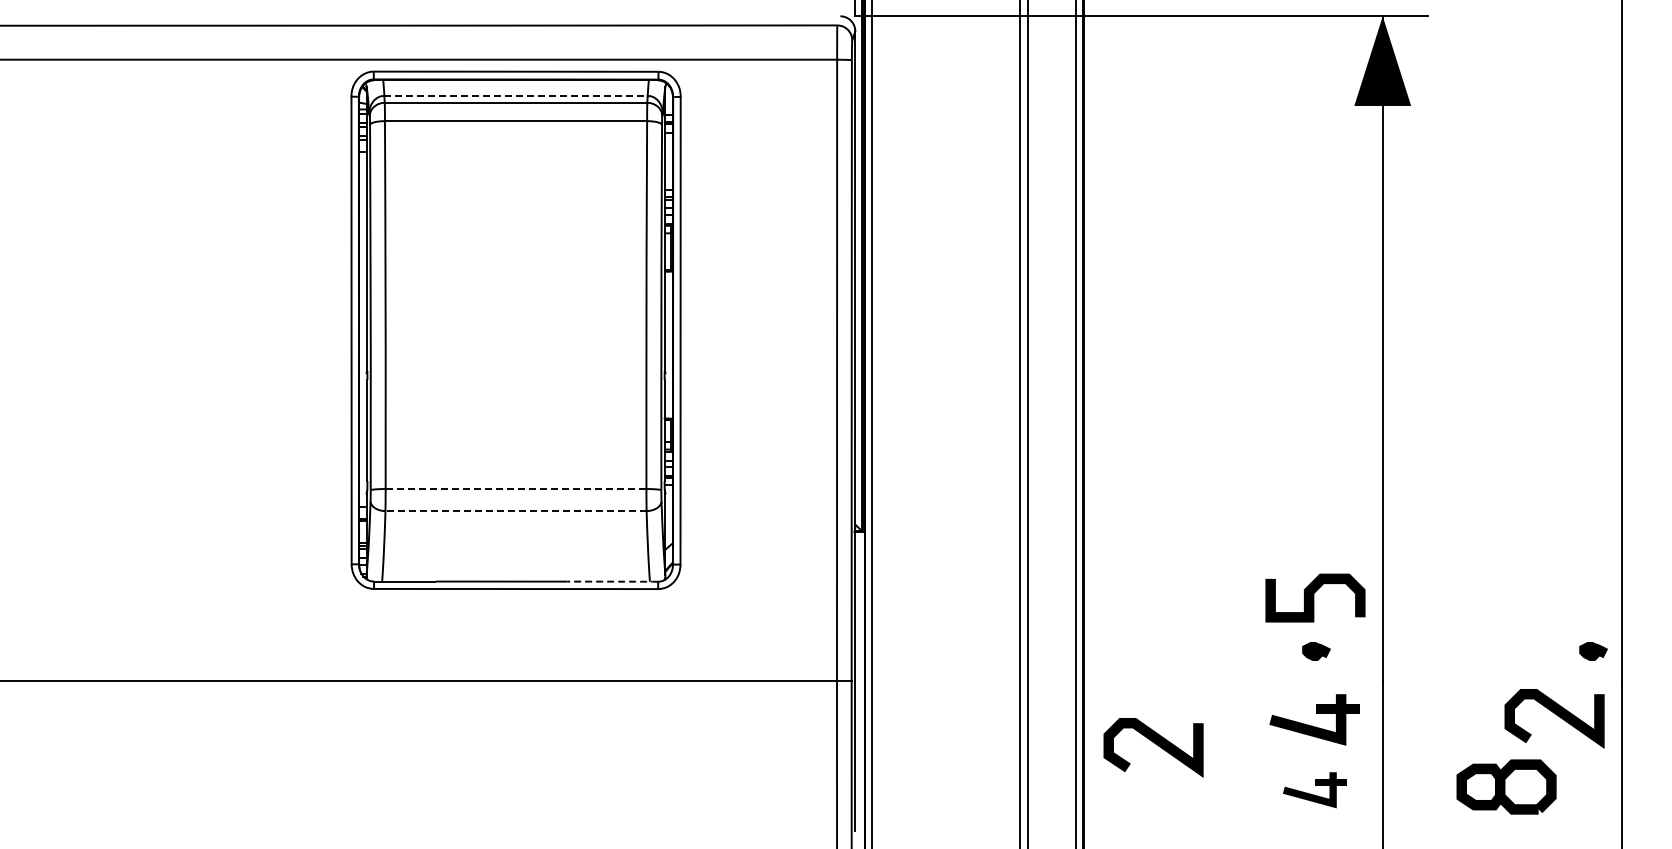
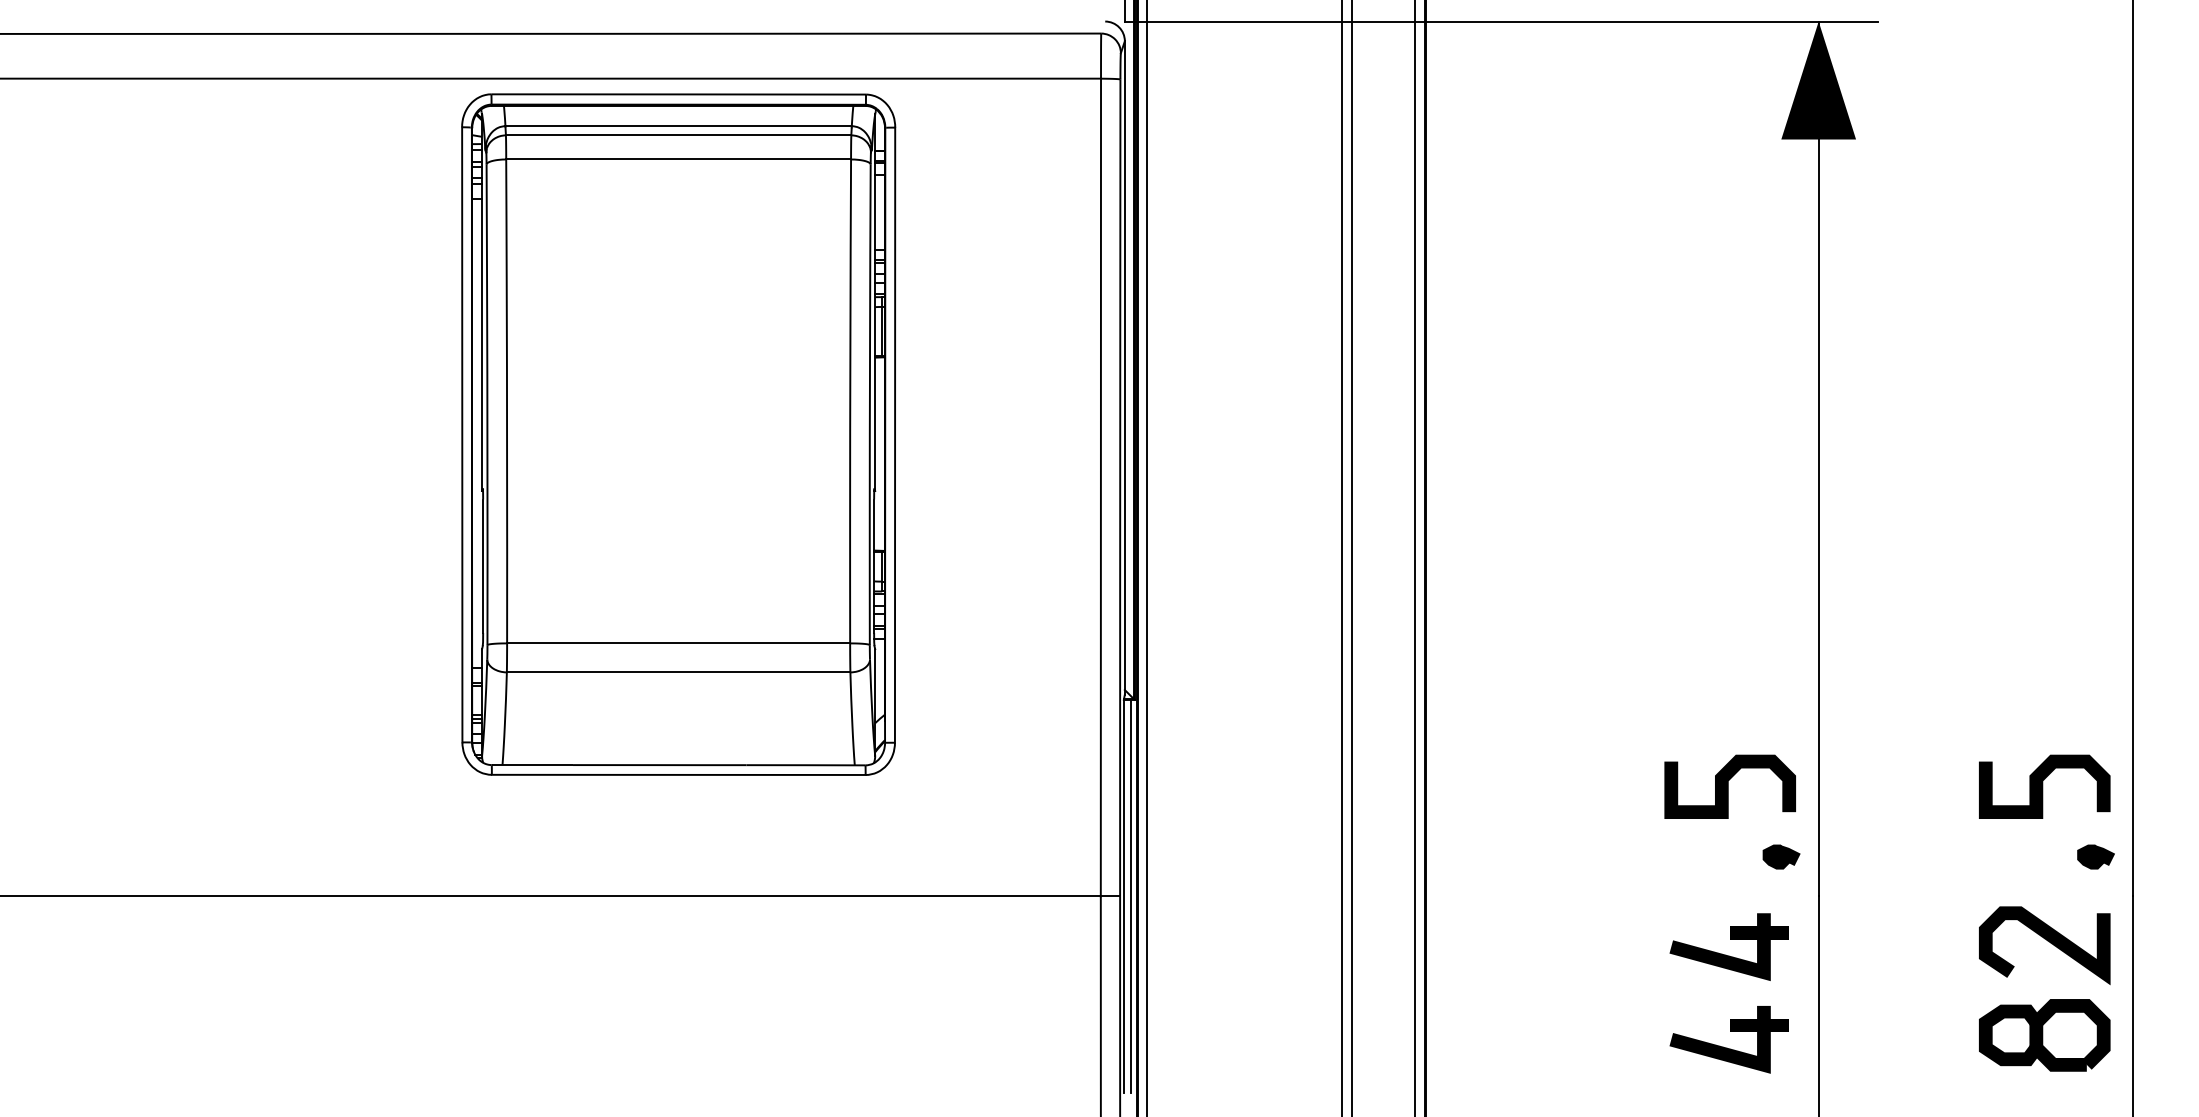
line: (516, 95) -> (679, 125), dashed -> solid
line: (515, 489) -> (677, 644), dashed -> solid
line: (516, 511) -> (679, 672), dashed -> solid
arc: (612, 581) -> (805, 765), dashed -> solid
curve: (1553, 597) -> (2043, 786), added
part: (1316, 651) -> (1781, 857), moved
line: (859, 680) -> (1130, 895), added
curve: (1155, 744) -> (1519, 979), removed
part: (1506, 786) -> (2044, 1034), moved
part: (1314, 789) -> (1728, 1038), size x1.43

